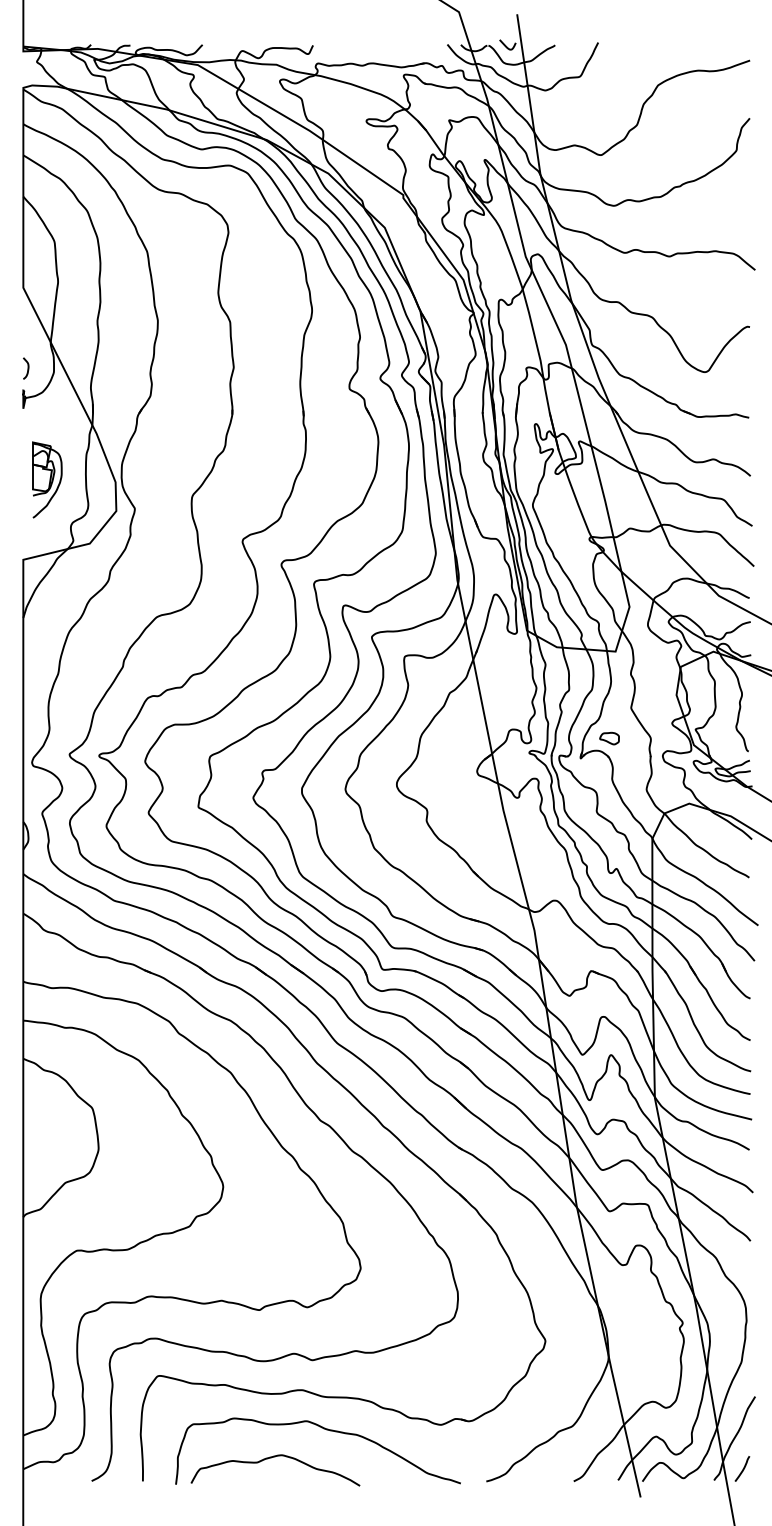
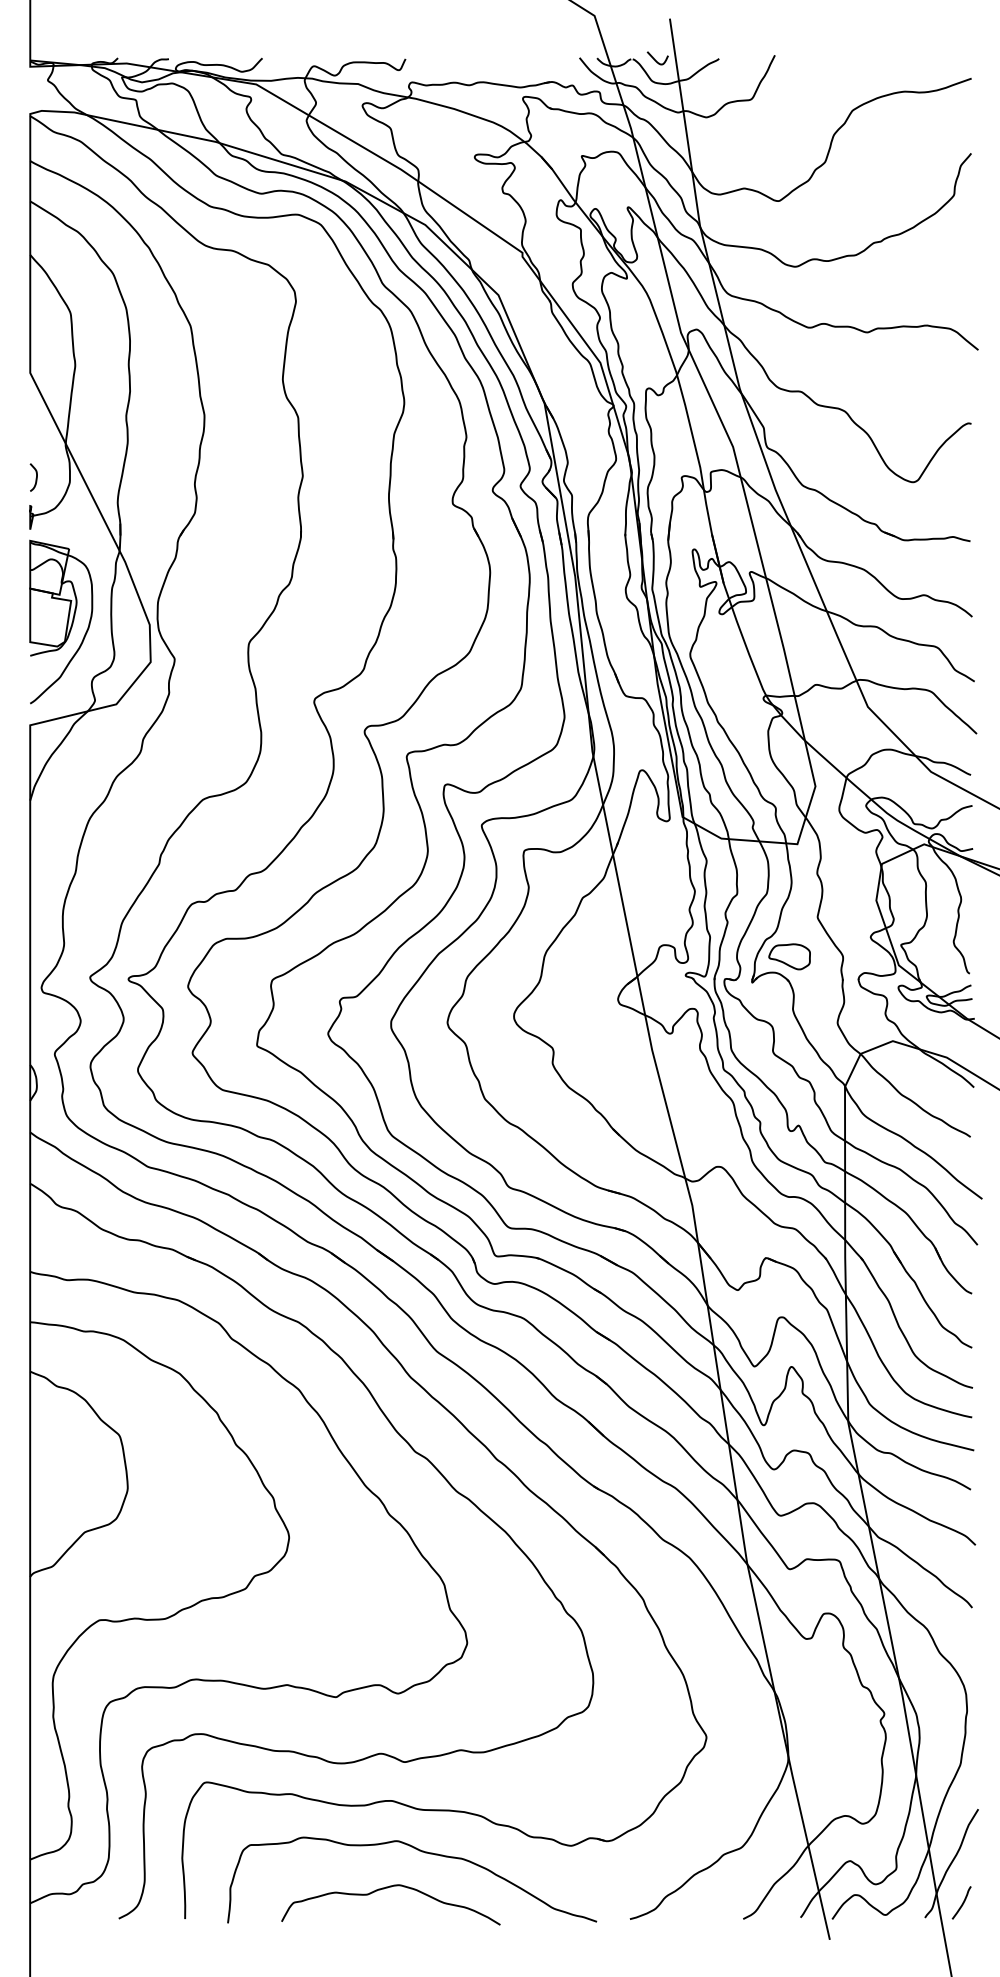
part: (47, 479) -> (61, 621), size x1.67
part: (609, 738) -> (789, 956), size x1.67
curve: (270, 1458) -> (384, 1889), moved

